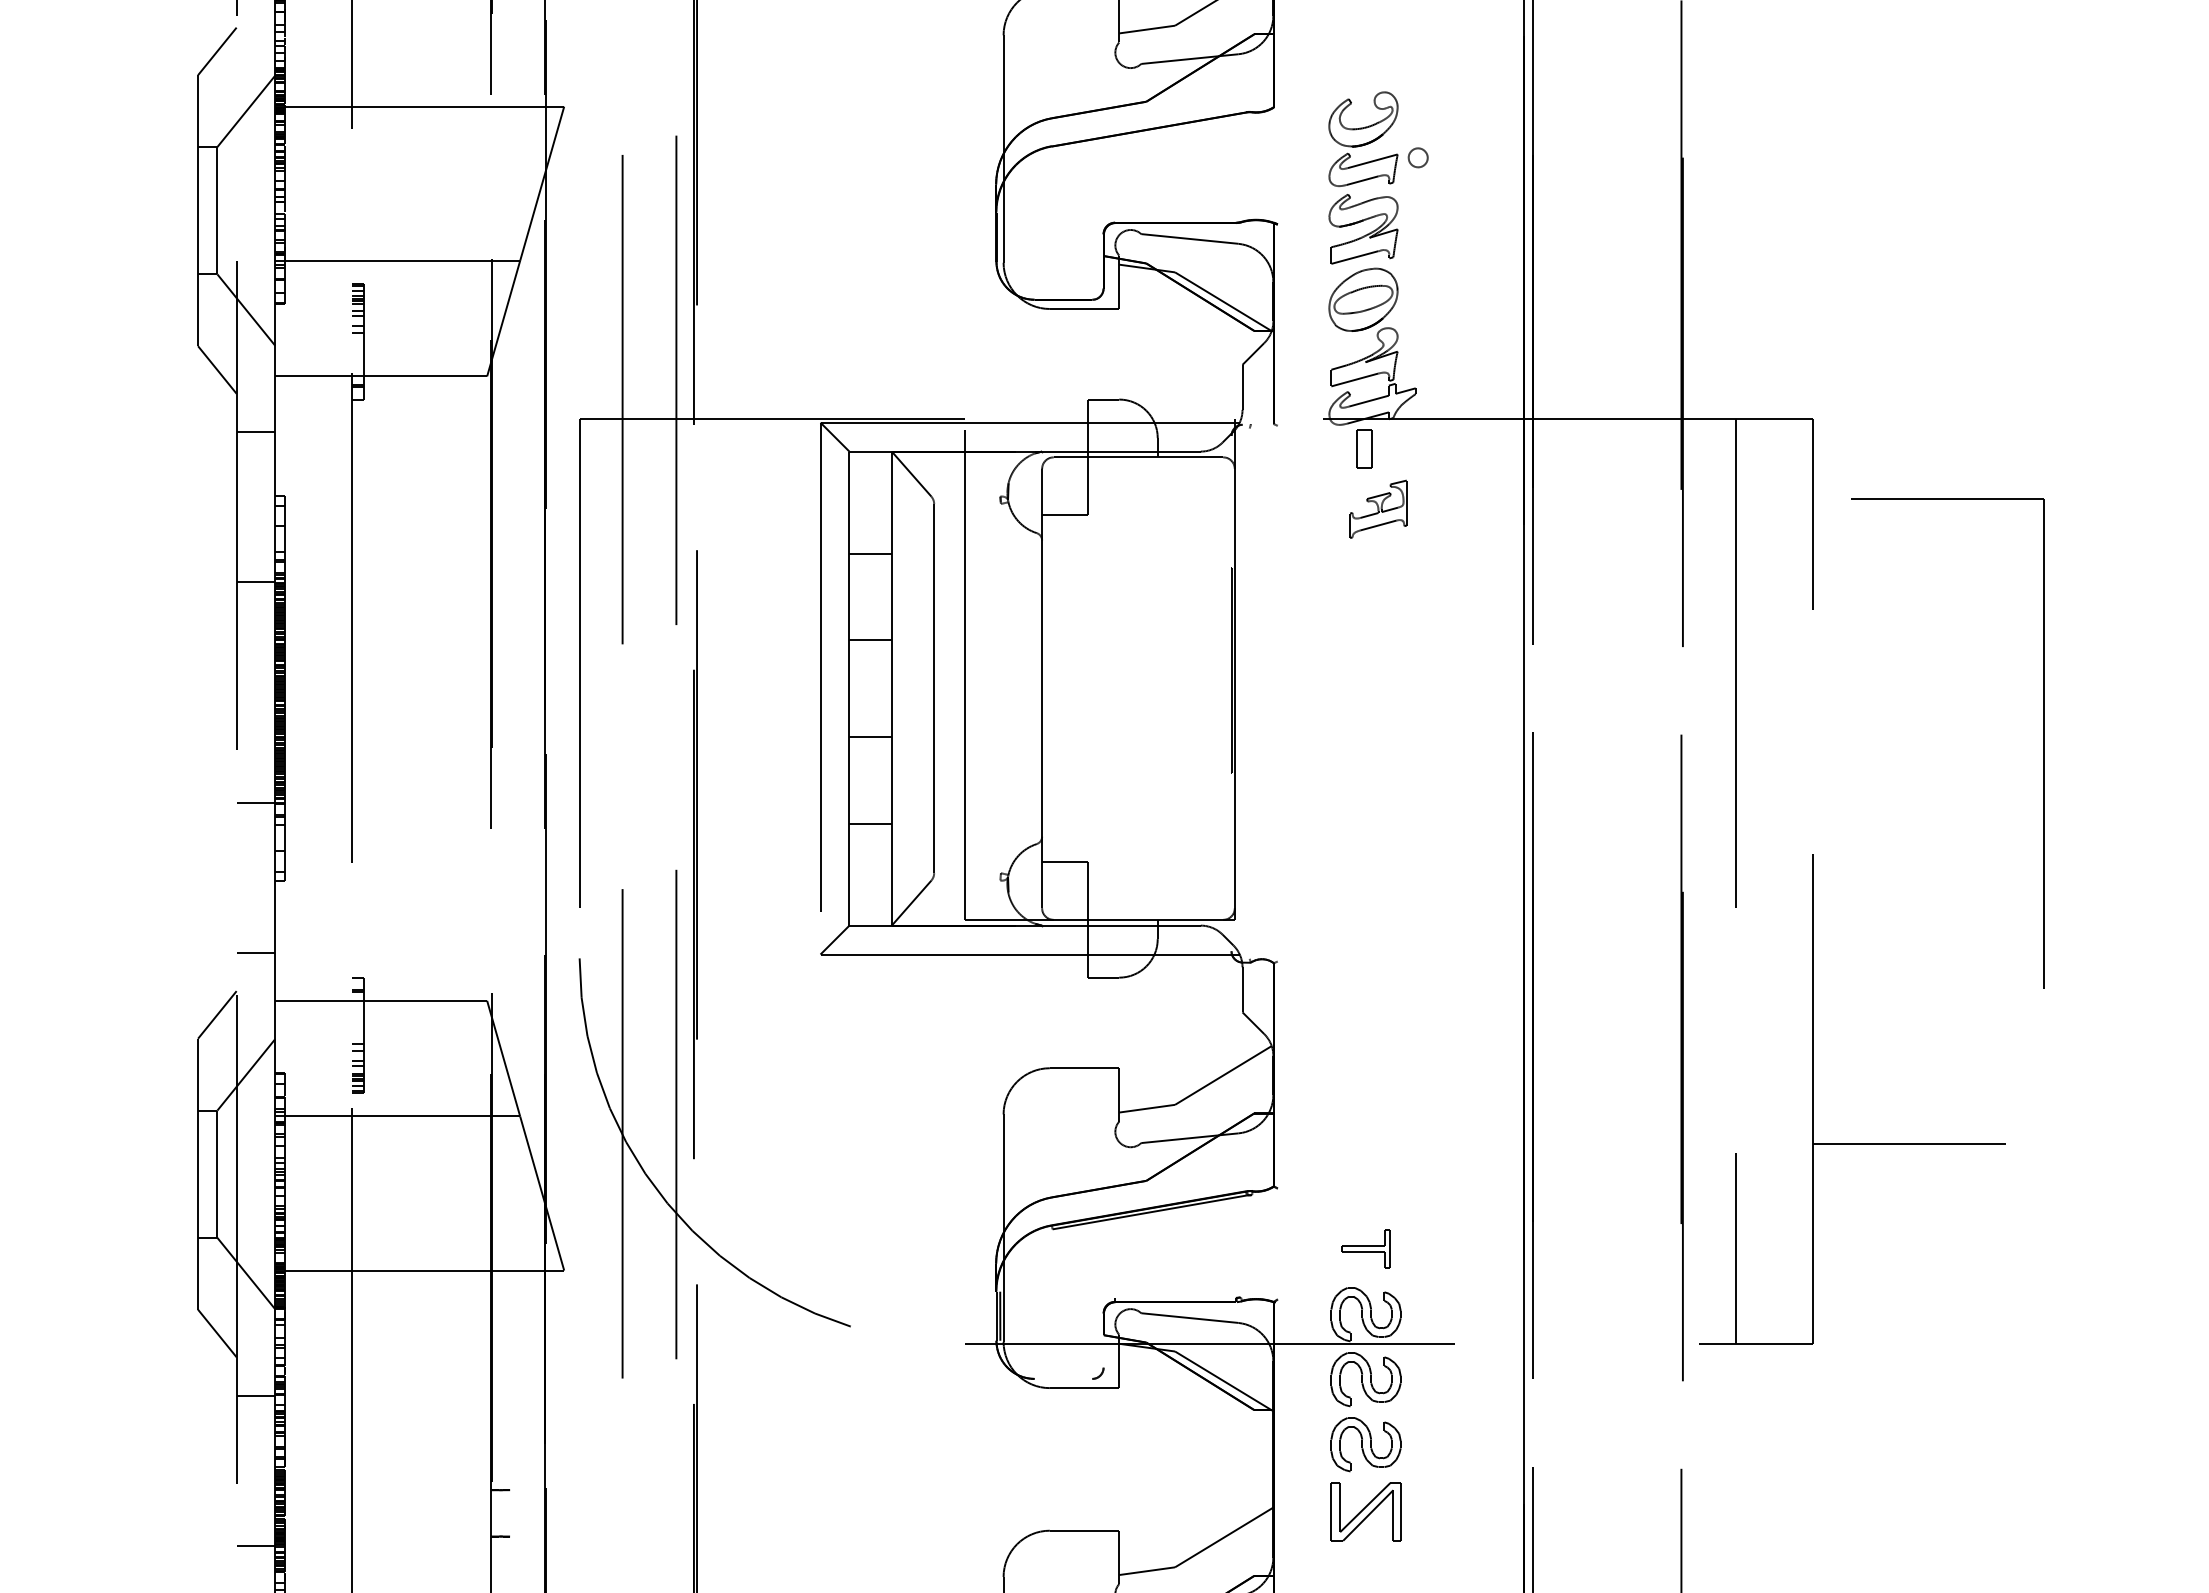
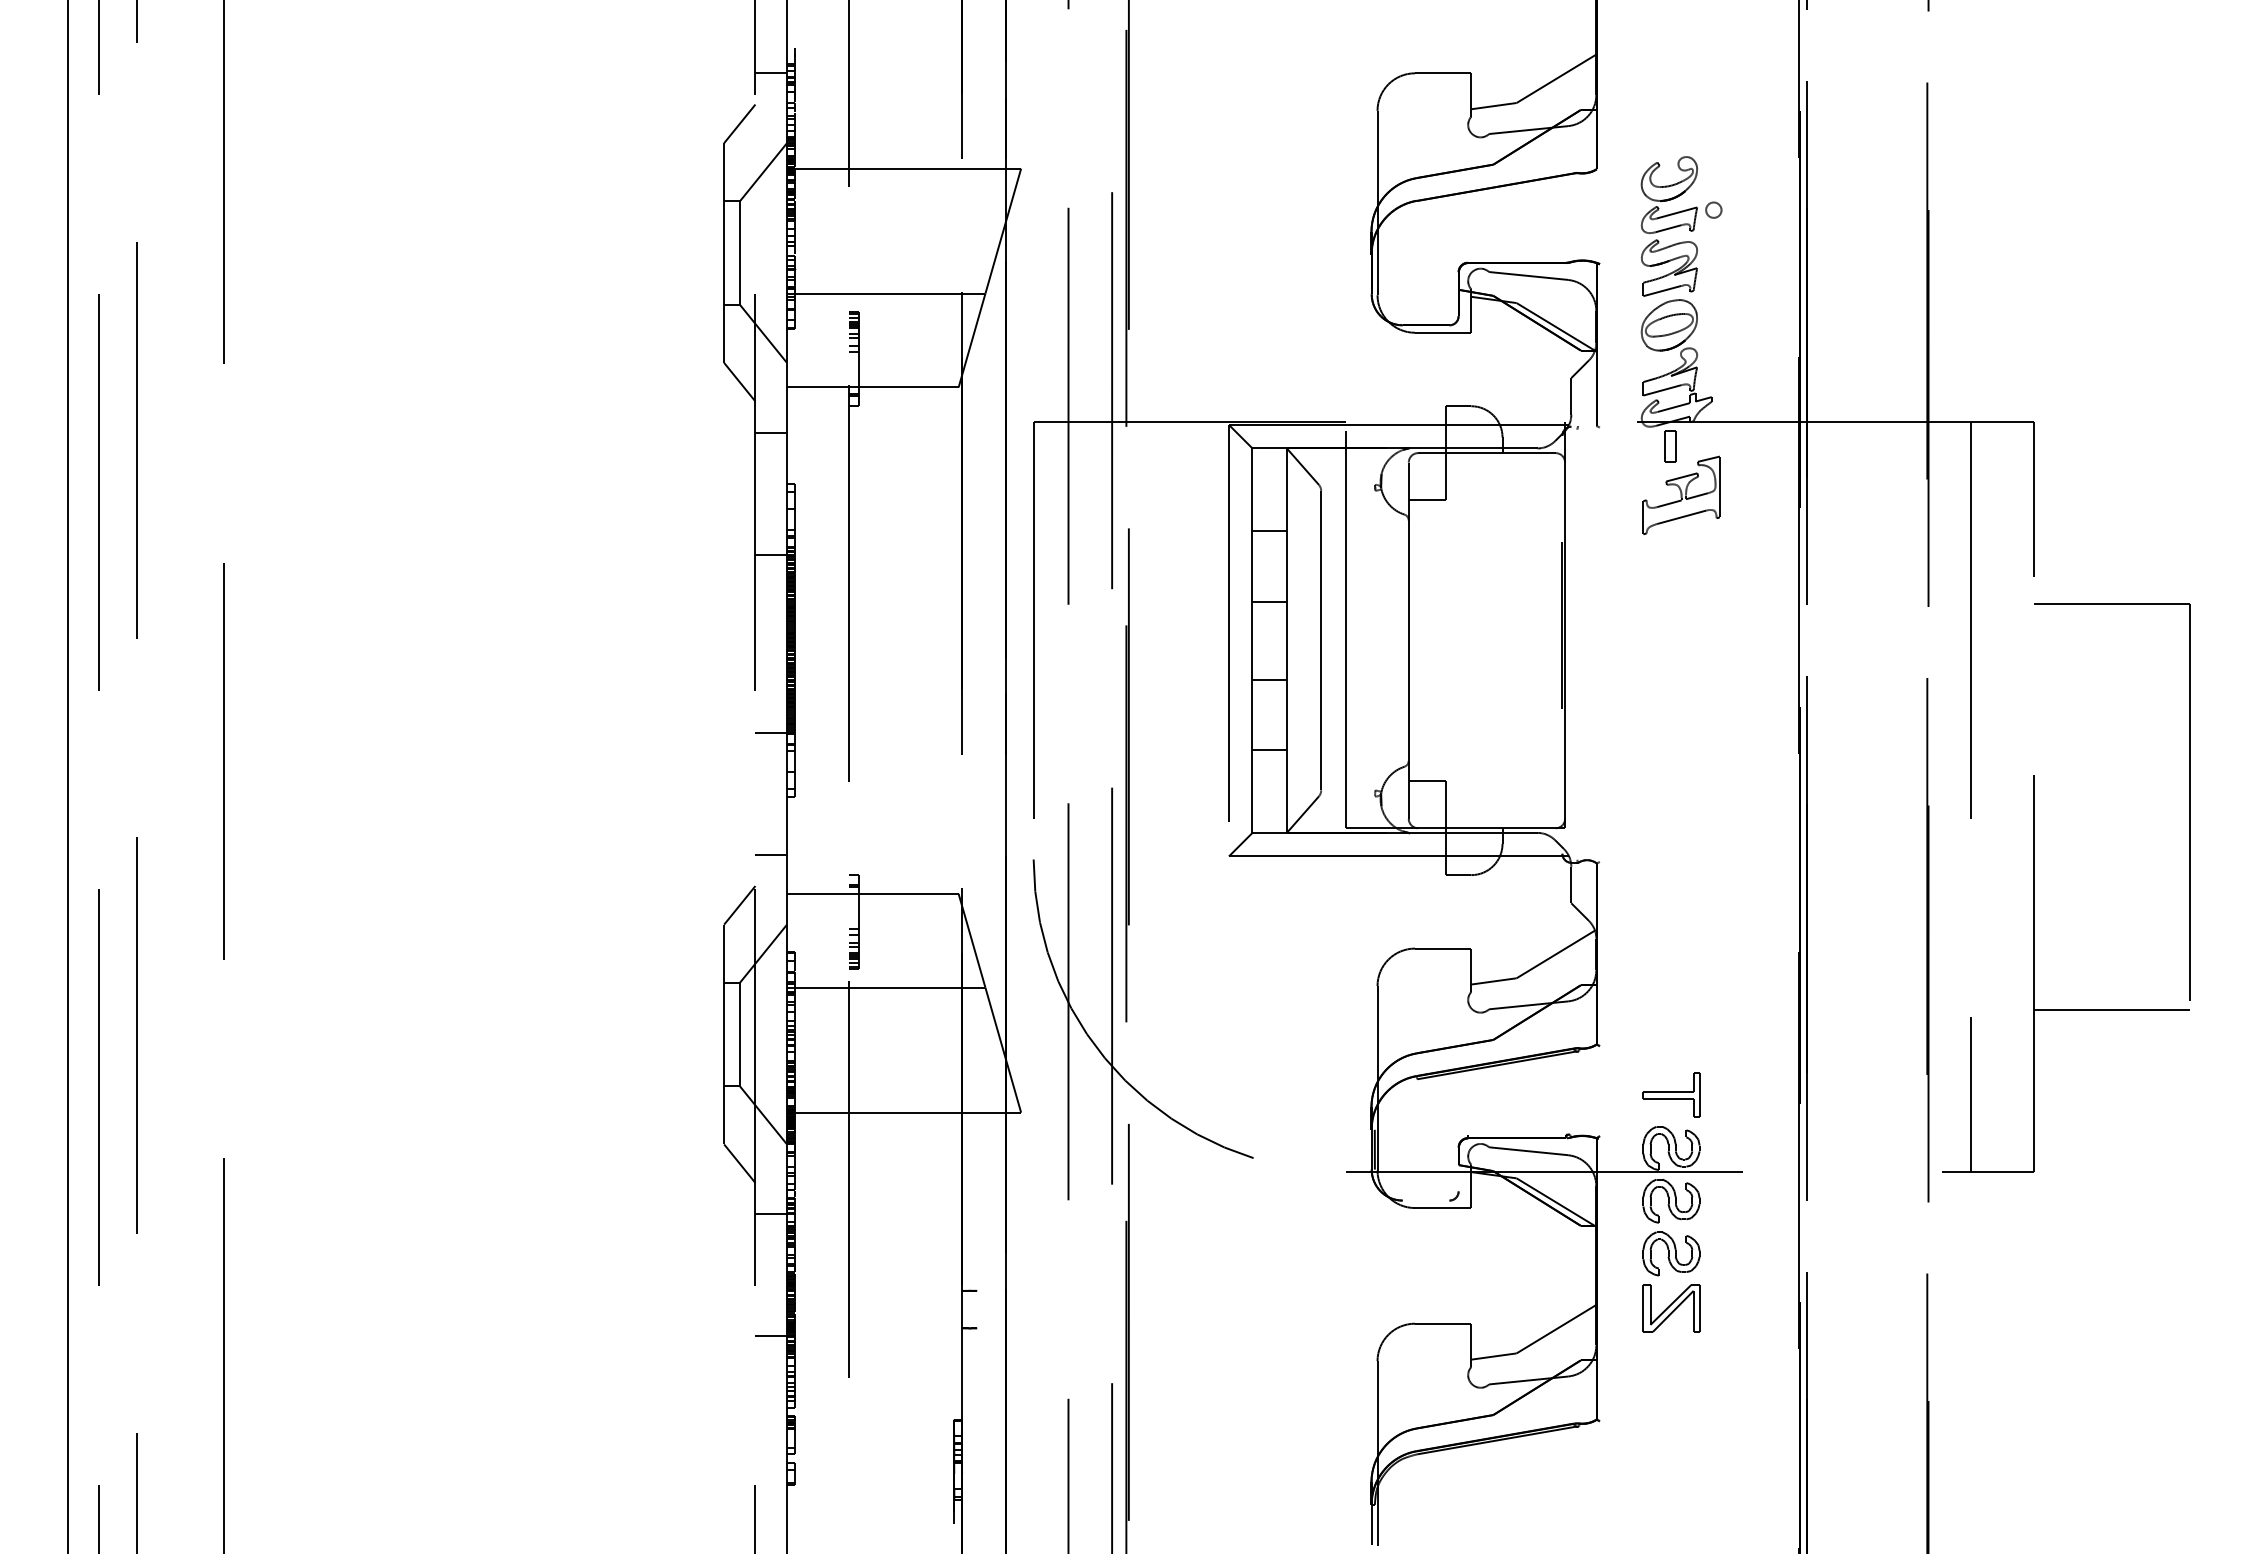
part: (1378, 508) -> (1681, 494), size x1.67
part: (2042, 742) -> (2189, 801), moved
part: (1366, 1248) -> (1671, 1094), size x1.43

